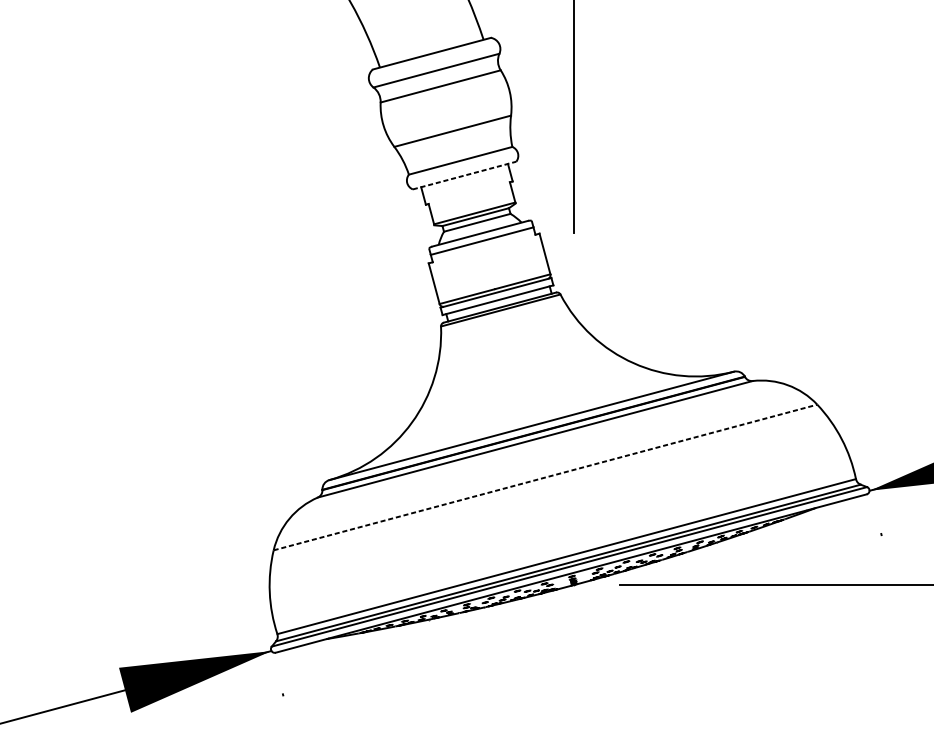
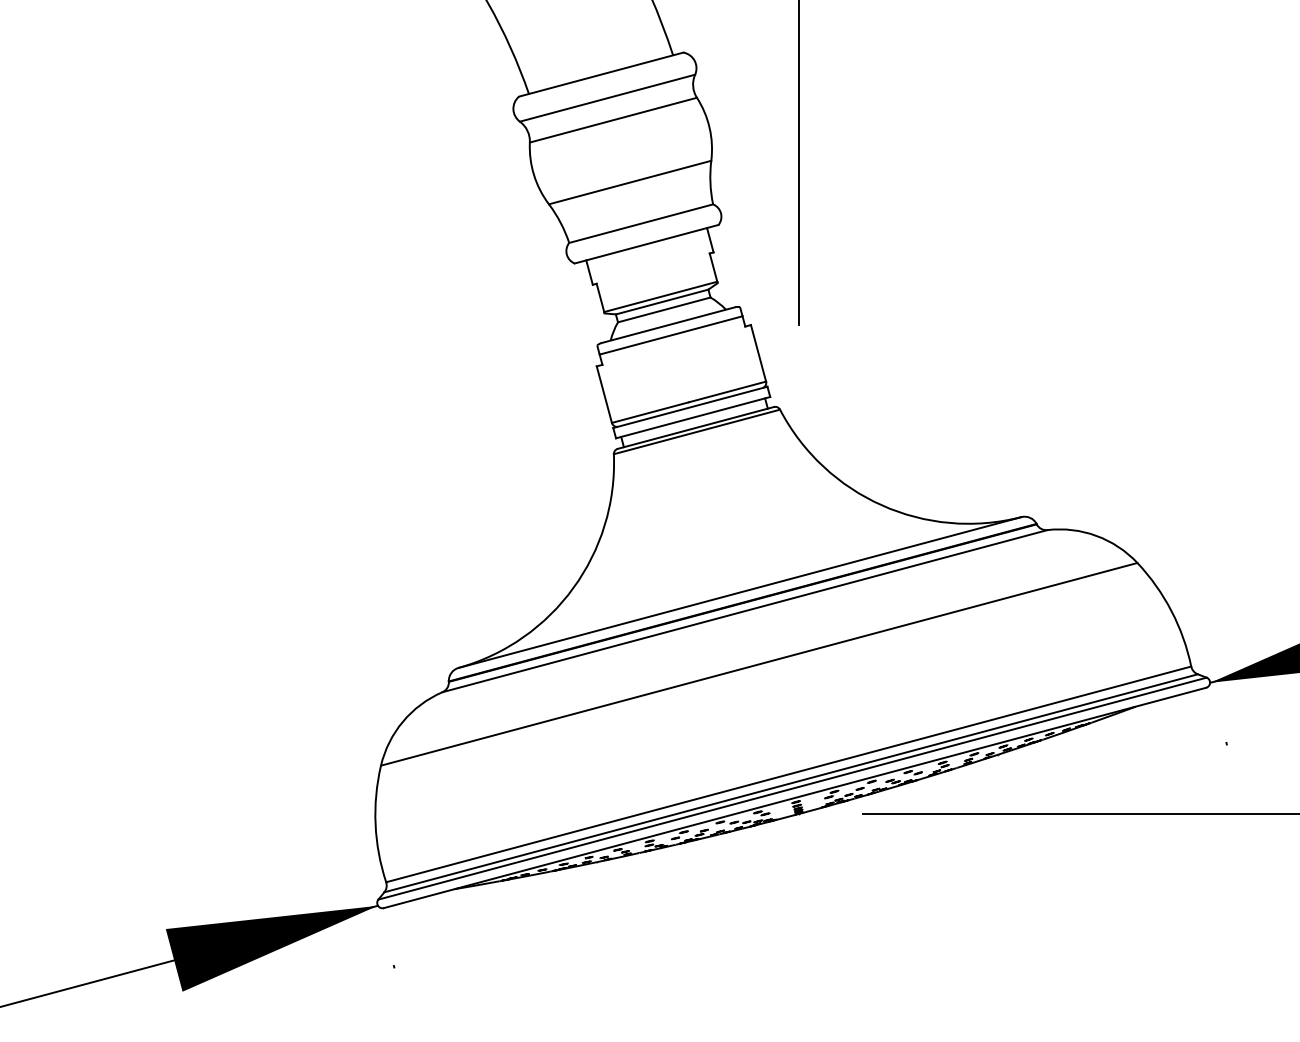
line: (465, 175) -> (647, 244), dashed -> solid
line: (545, 477) -> (759, 664), dashed -> solid

